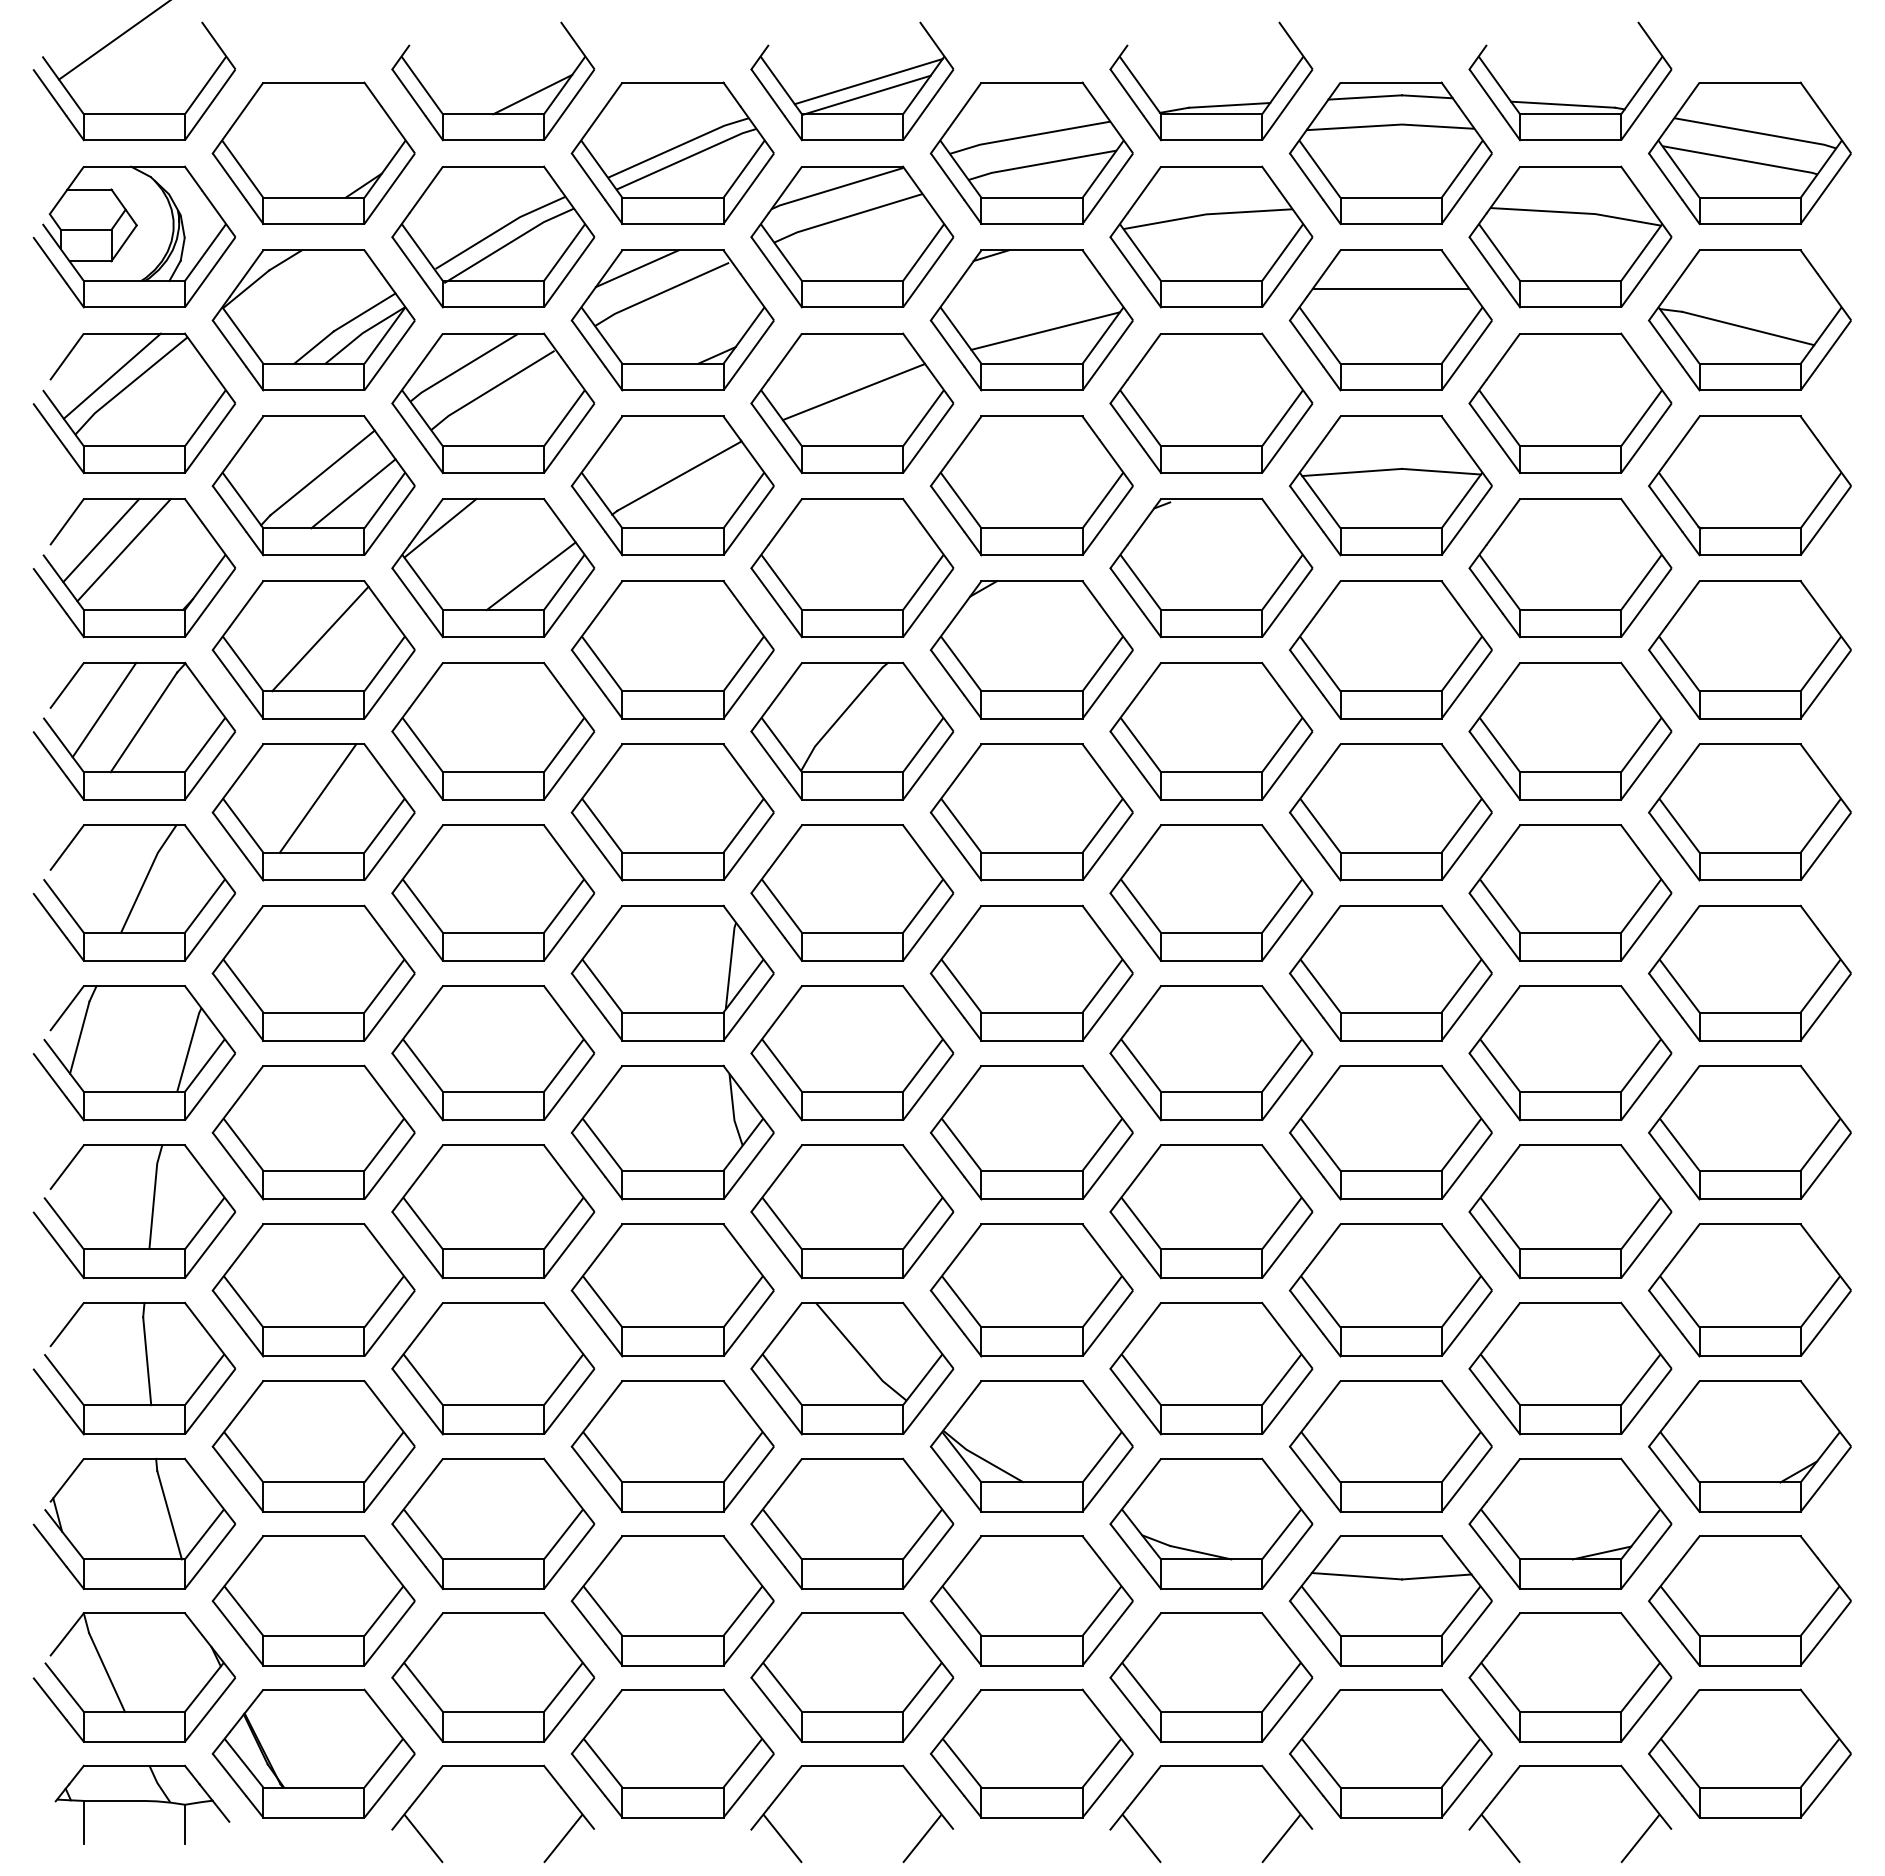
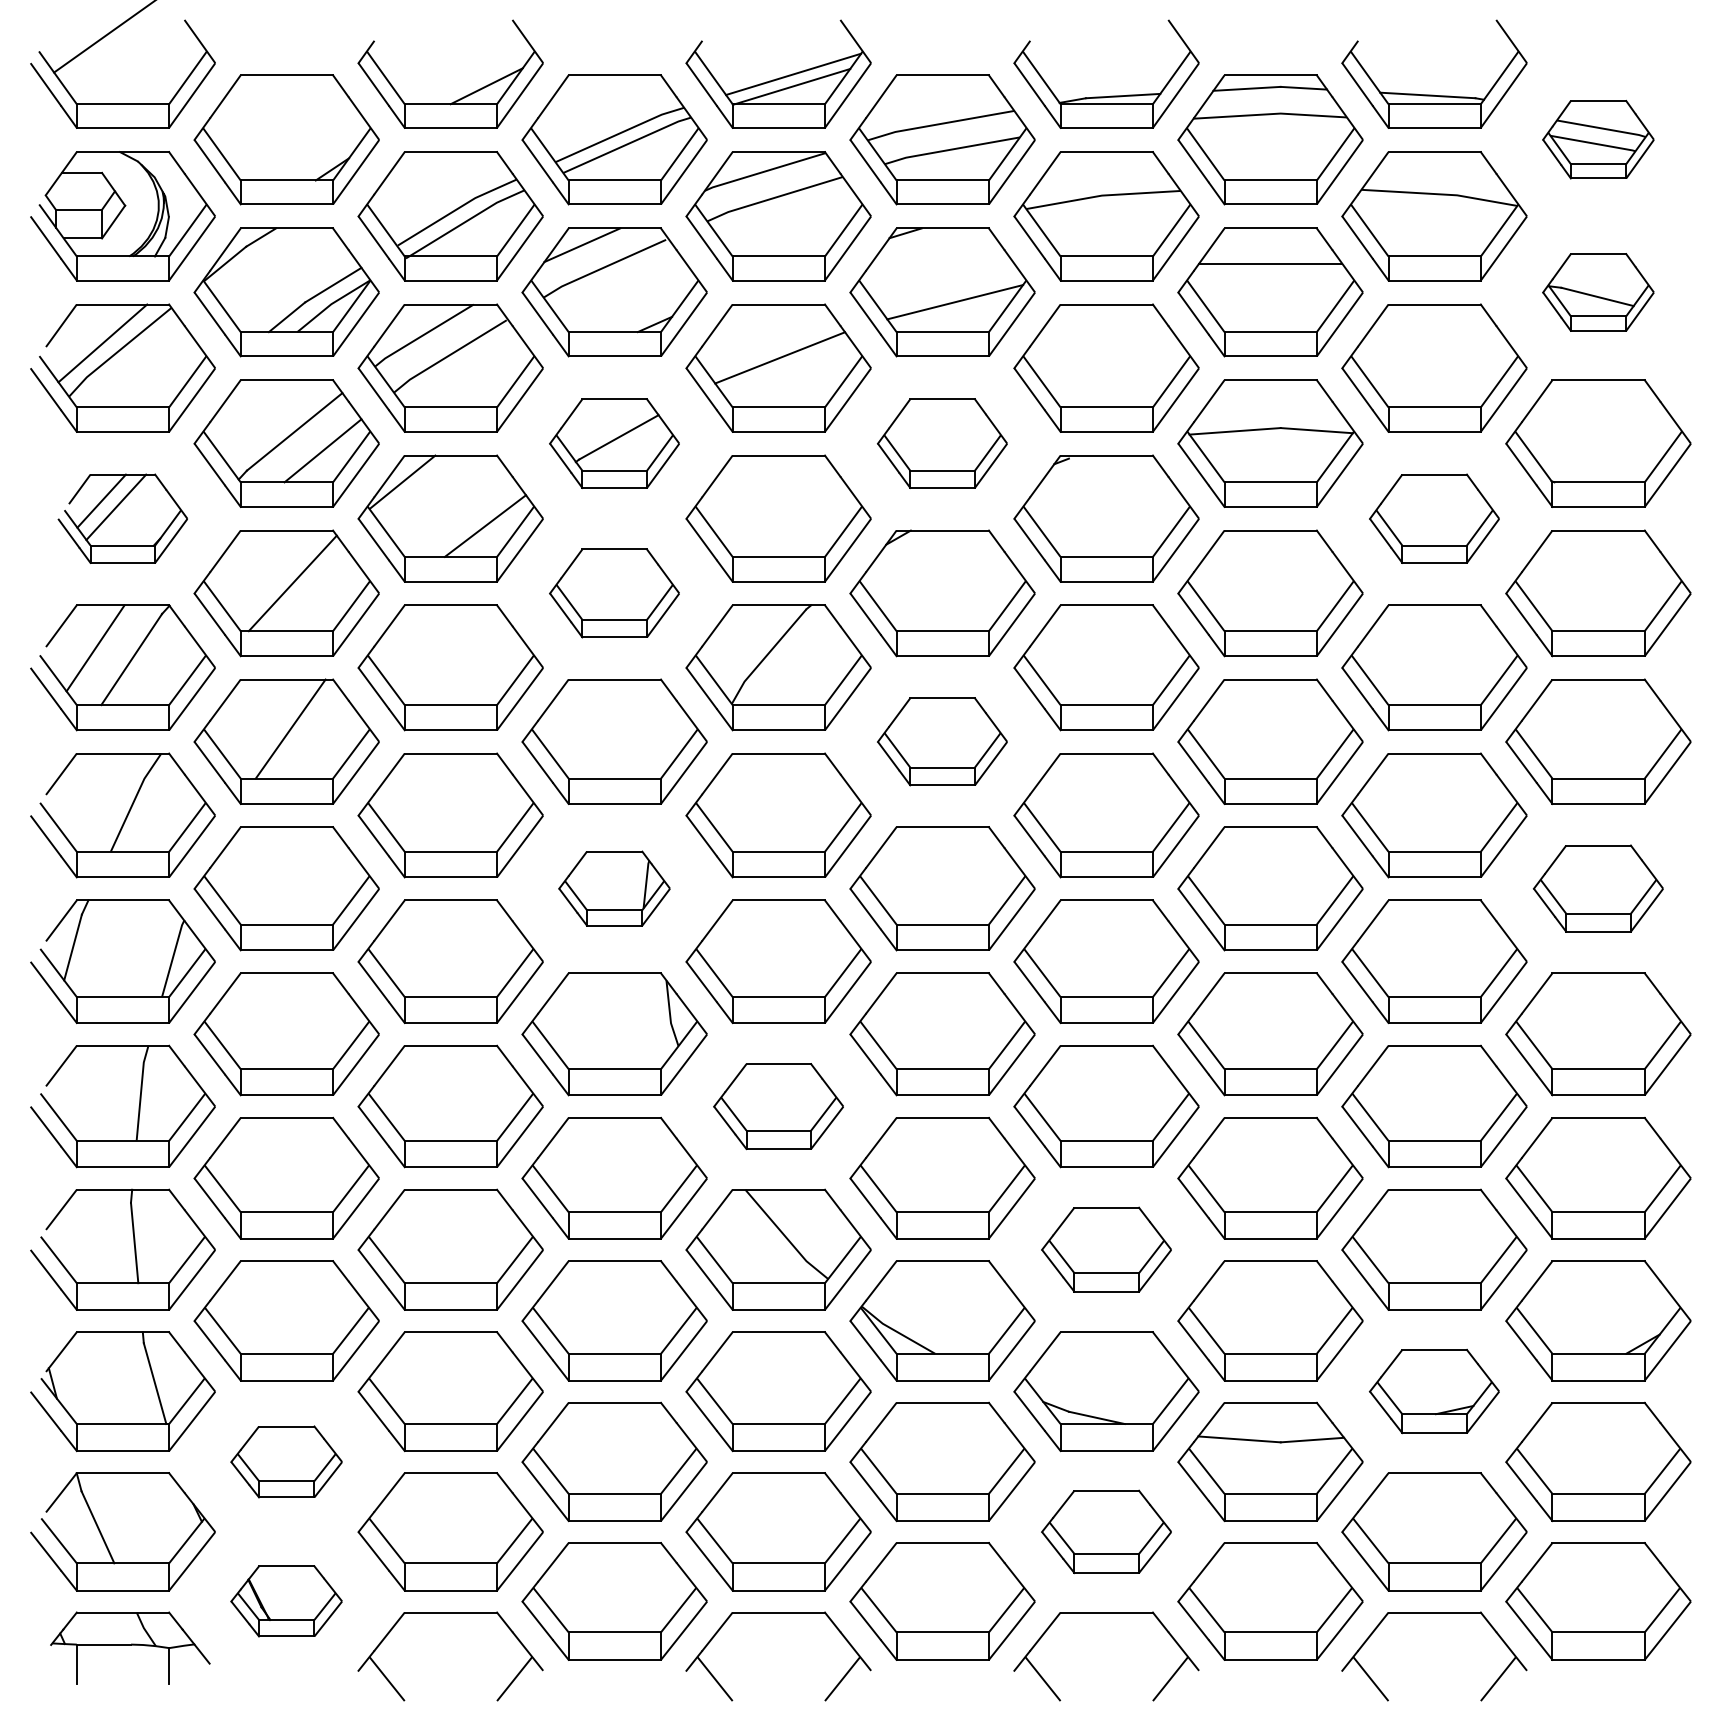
part: (1749, 152) -> (1598, 139), size x0.6
part: (1749, 320) -> (1598, 292), size x0.6
part: (672, 485) -> (614, 443), size x0.7
part: (1031, 485) -> (942, 443), size x0.7
part: (133, 568) -> (122, 519), size x0.7
part: (1570, 568) -> (1434, 519), size x0.7
part: (672, 649) -> (614, 593), size x0.7
part: (1031, 812) -> (942, 741), size x0.7
part: (672, 972) -> (614, 888), size x0.6
part: (1749, 972) -> (1598, 888), size x0.7
part: (852, 1211) -> (778, 1106), size x0.7
part: (1211, 1368) -> (1106, 1249), size x0.7
part: (1570, 1523) -> (1434, 1391), size x0.7
part: (313, 1600) -> (286, 1461), size x0.6
part: (1211, 1677) -> (1106, 1531), size x0.7
part: (313, 1753) -> (286, 1601), size x0.6

